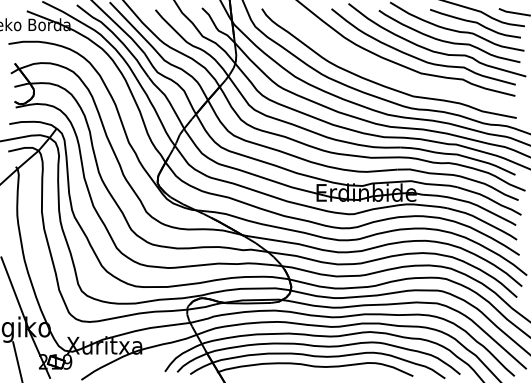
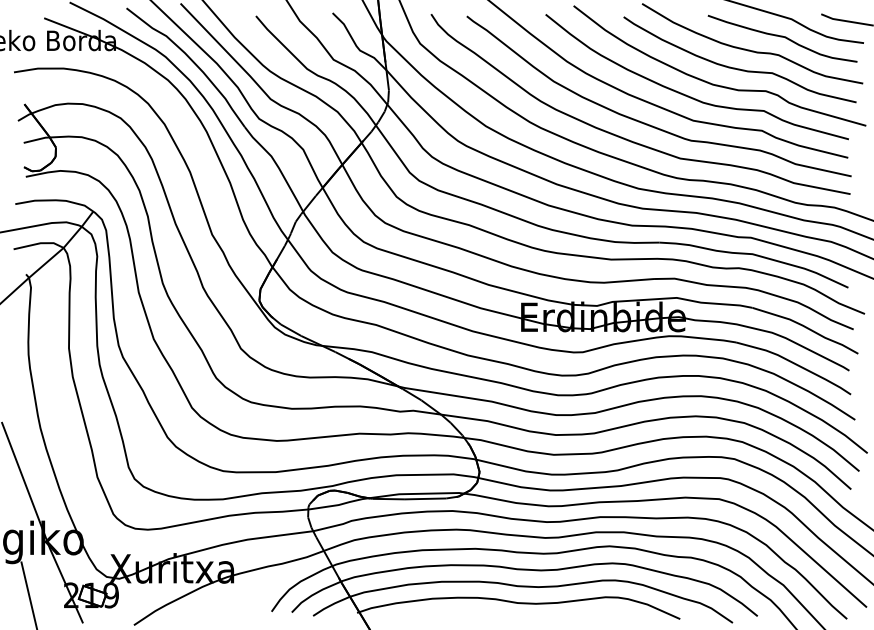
curve: (395, 75) -> (650, 124), added

